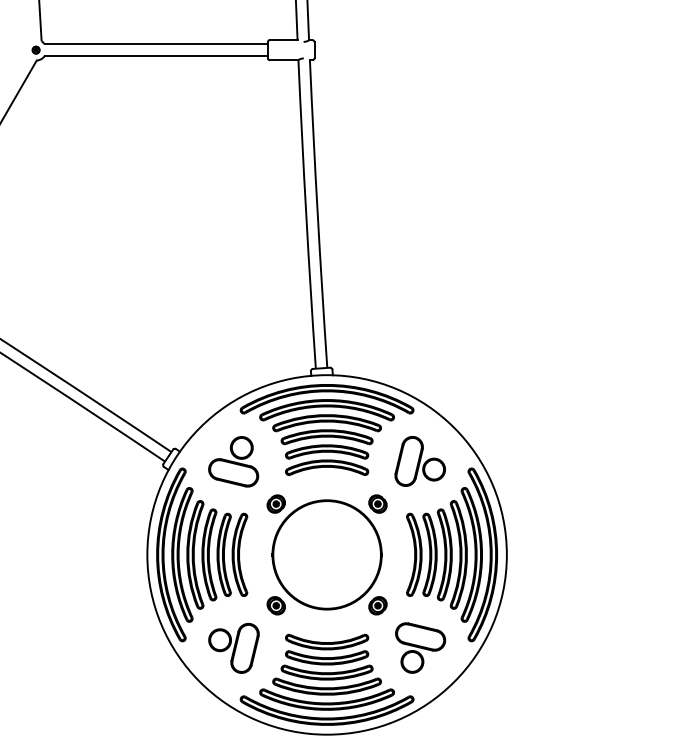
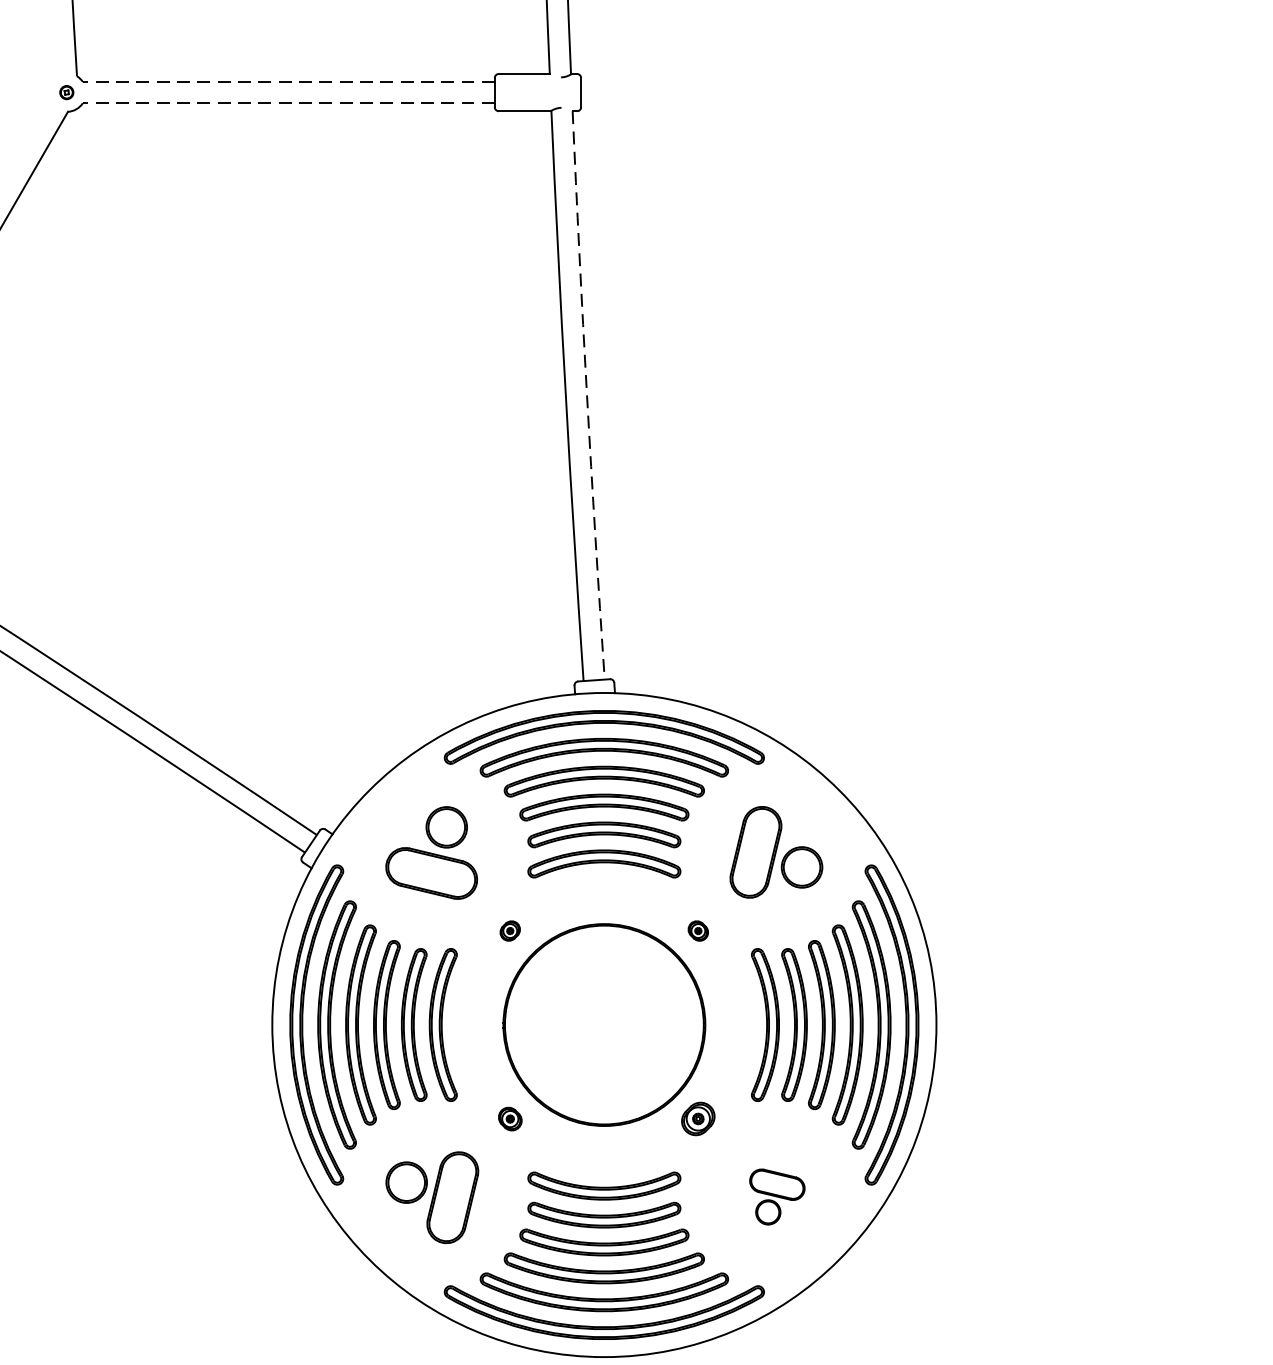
line: (155, 44) -> (287, 82), solid -> dashed
line: (155, 55) -> (287, 102), solid -> dashed
arc: (317, 214) -> (586, 396), solid -> dashed
part: (275, 503) -> (509, 930), size x0.6
part: (377, 503) -> (697, 930), size x0.6
part: (275, 605) -> (509, 1118), size x0.7
part: (420, 647) -> (776, 1196), size x0.6

